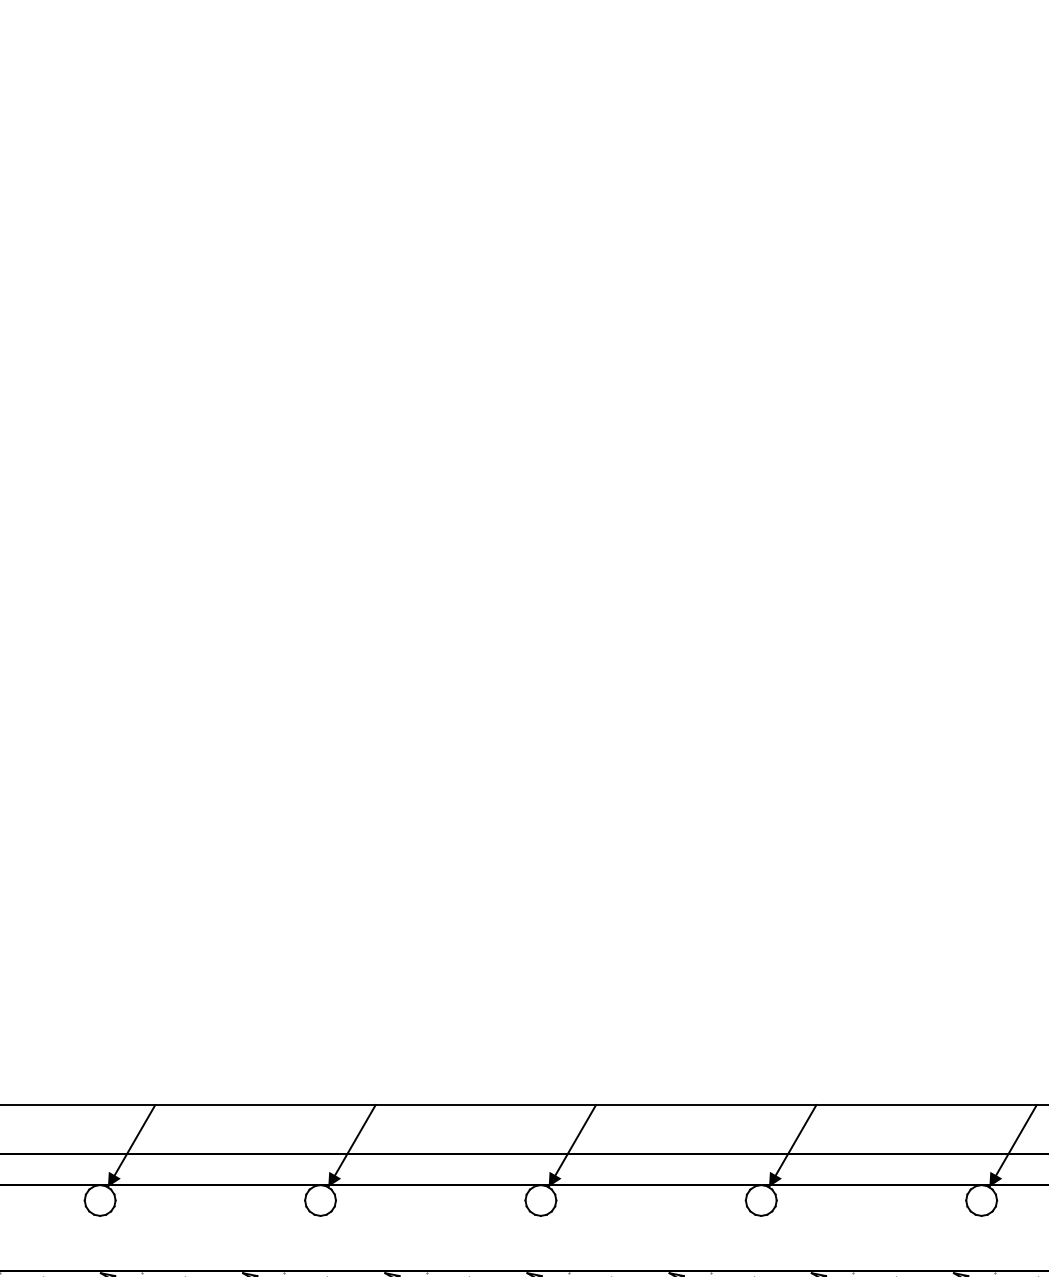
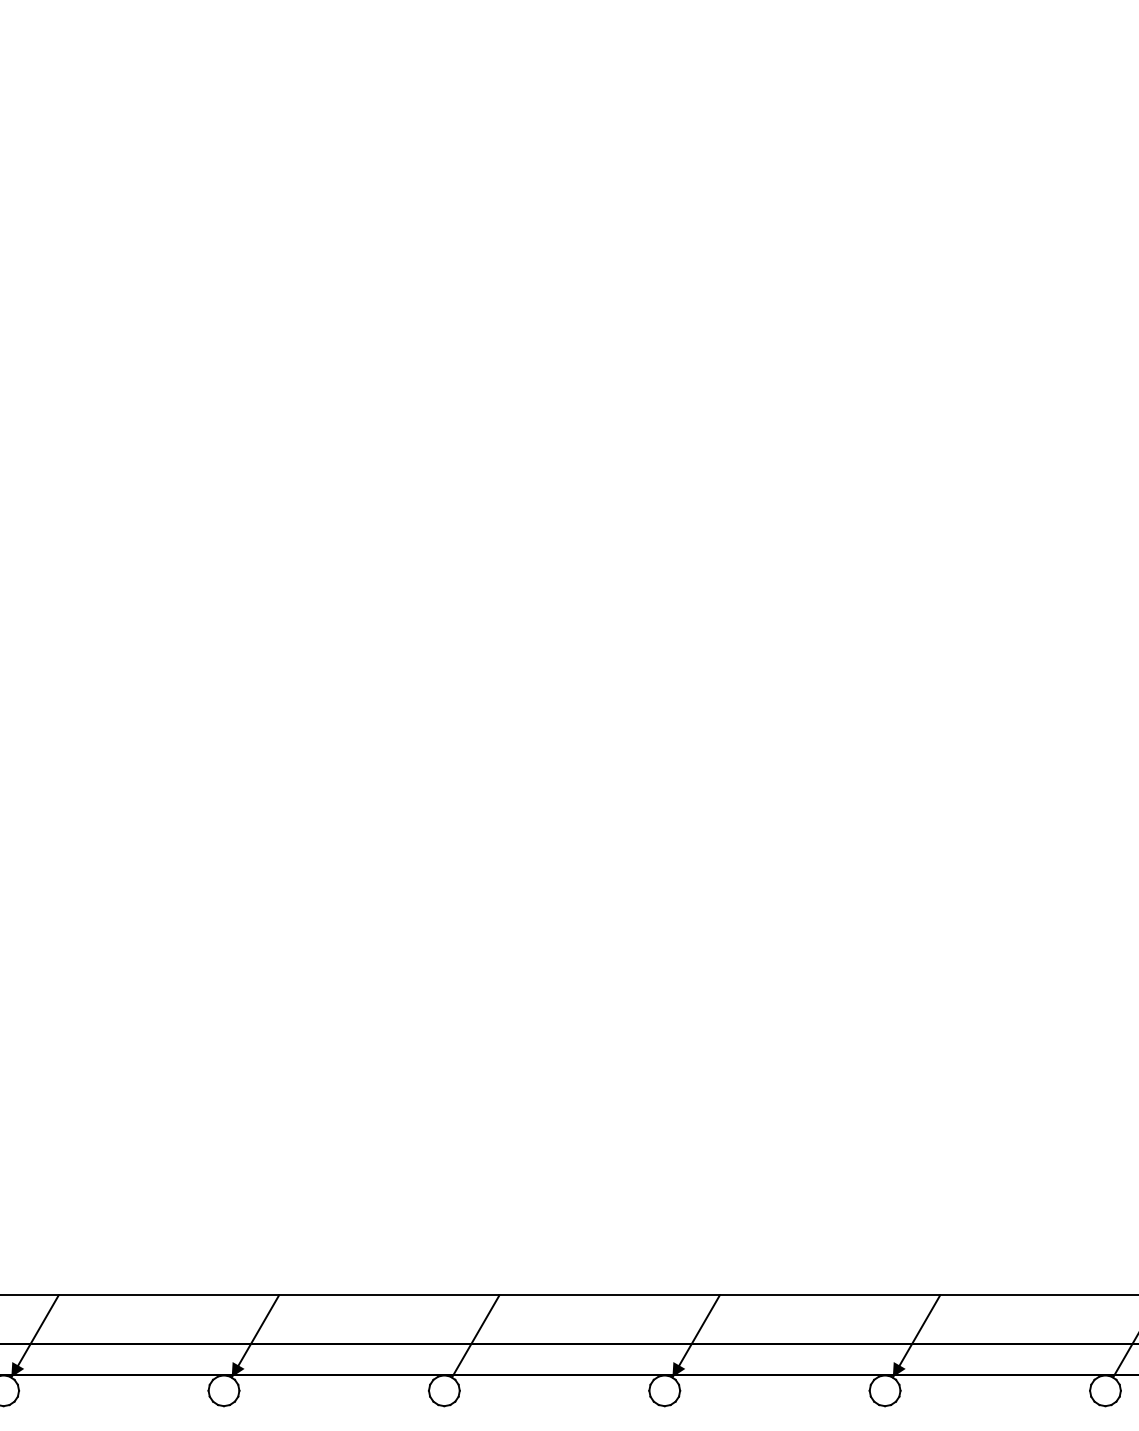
fill: (334, 1179) -> (458, 1369), removed
fill: (995, 1179) -> (1119, 1369), removed

